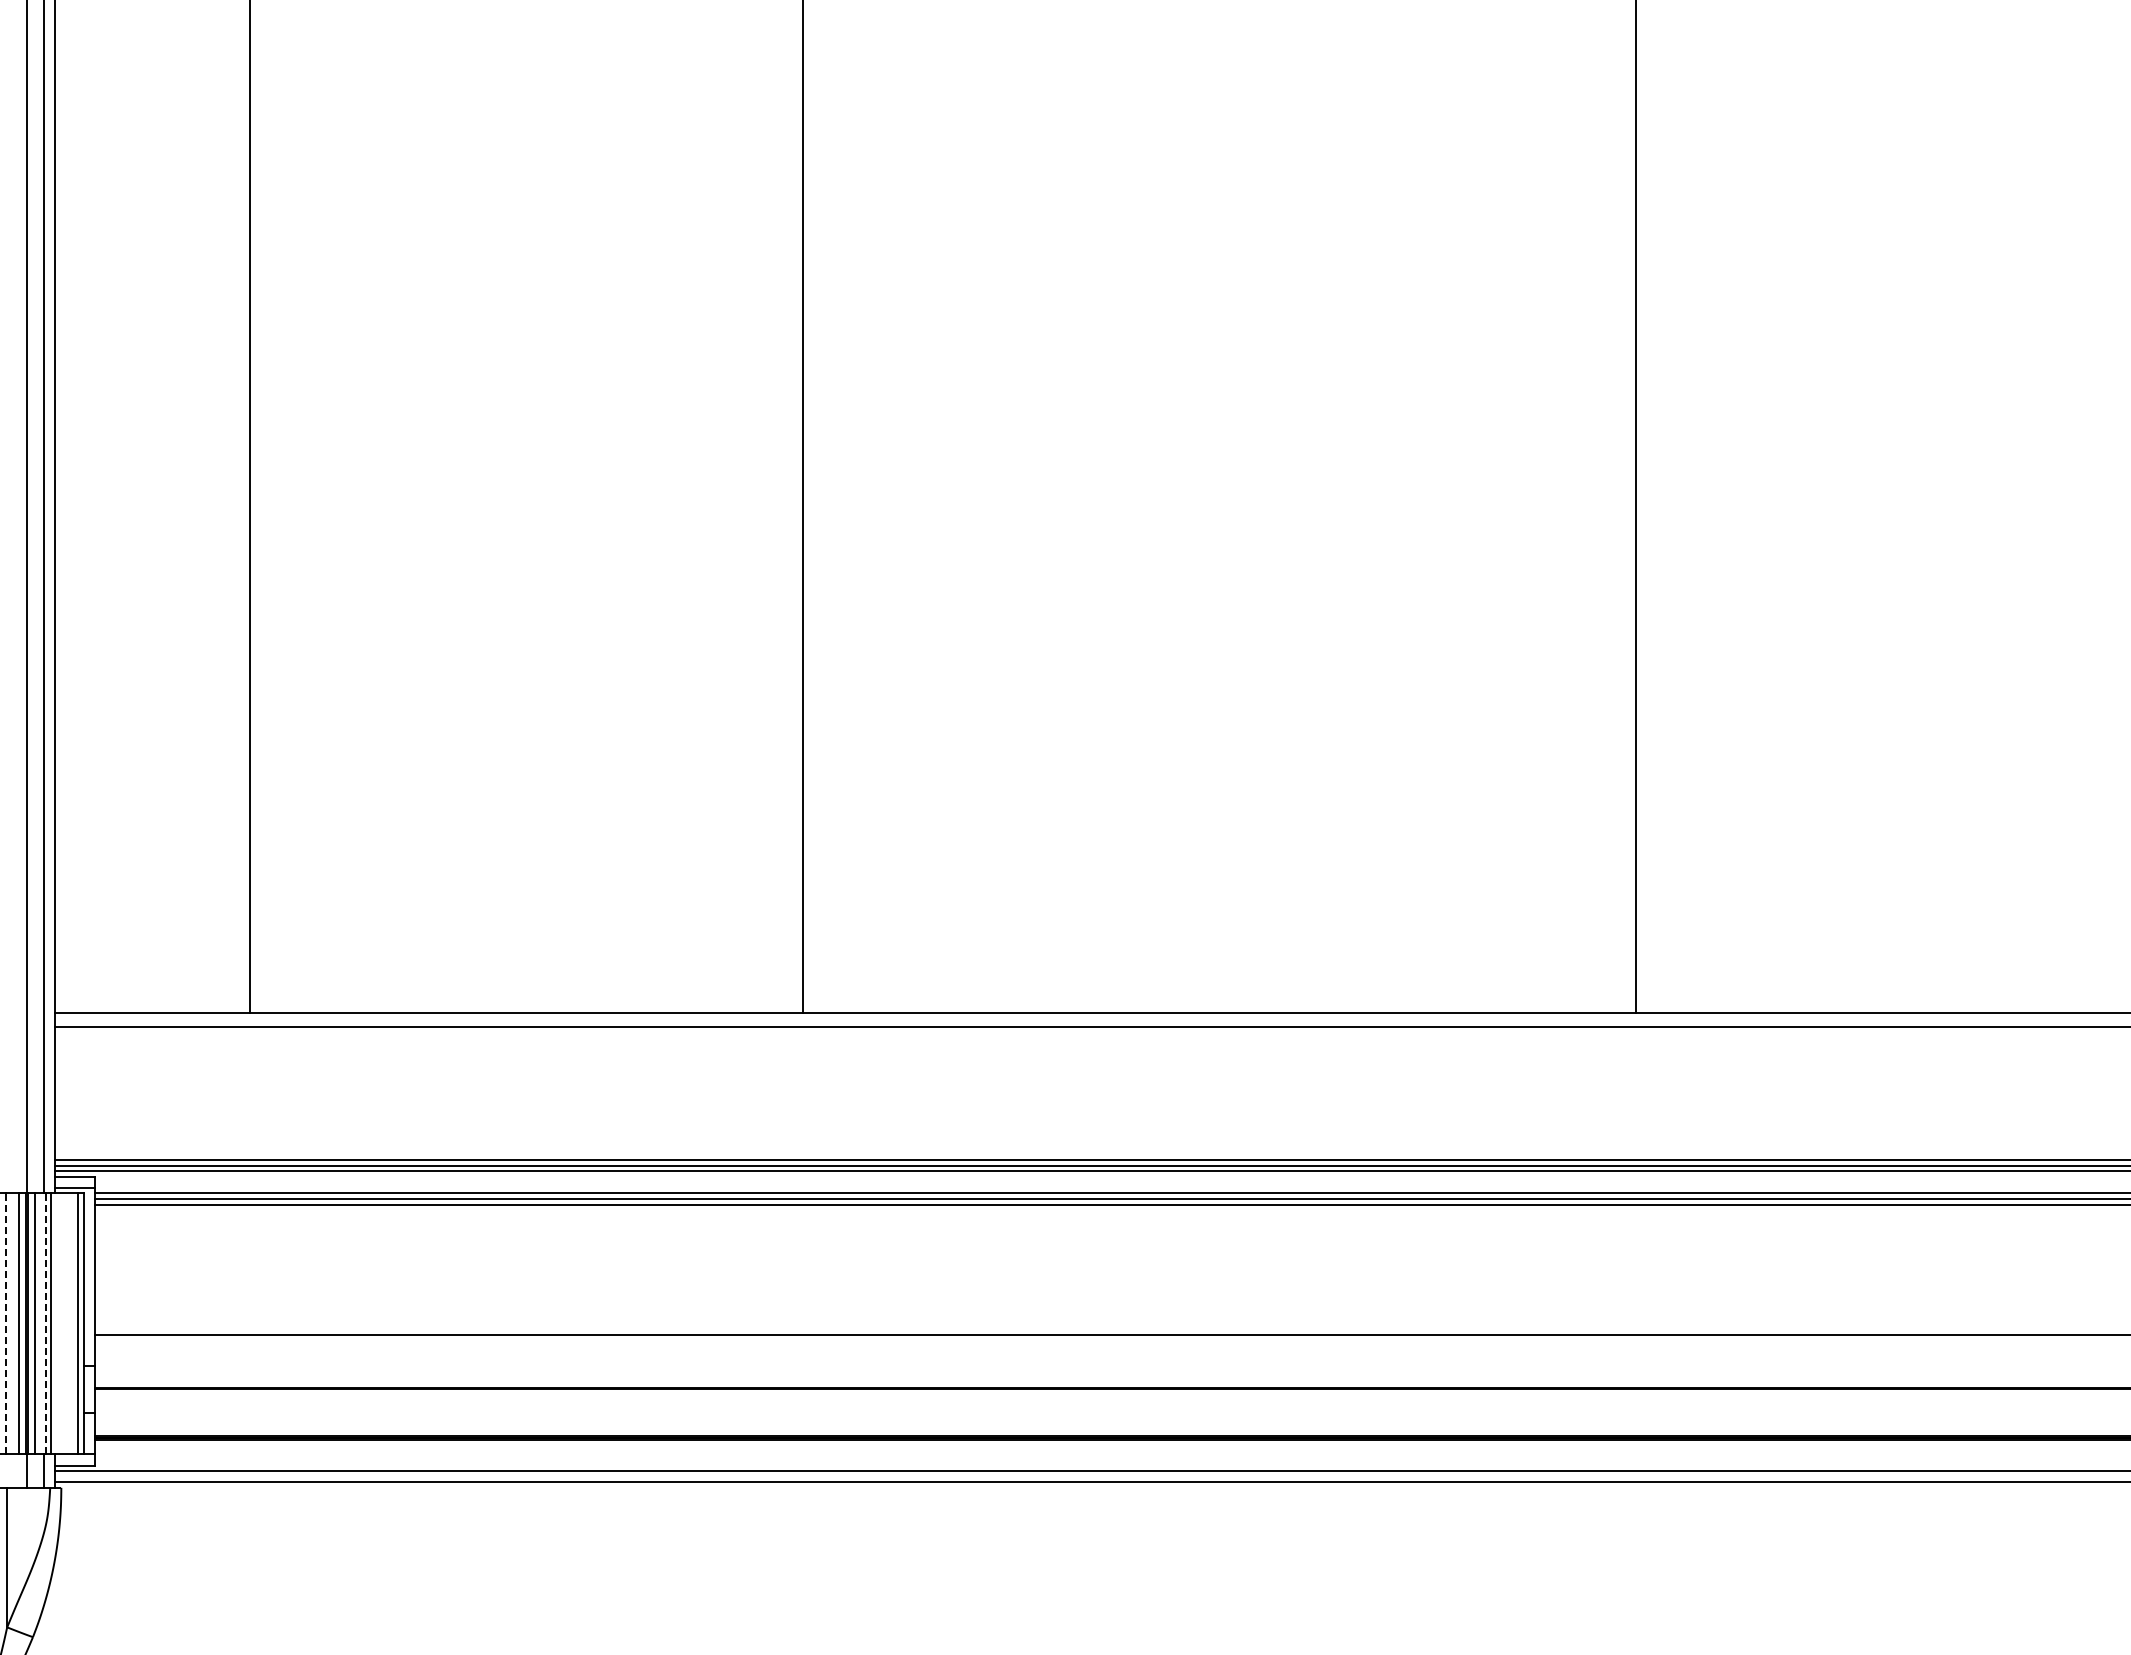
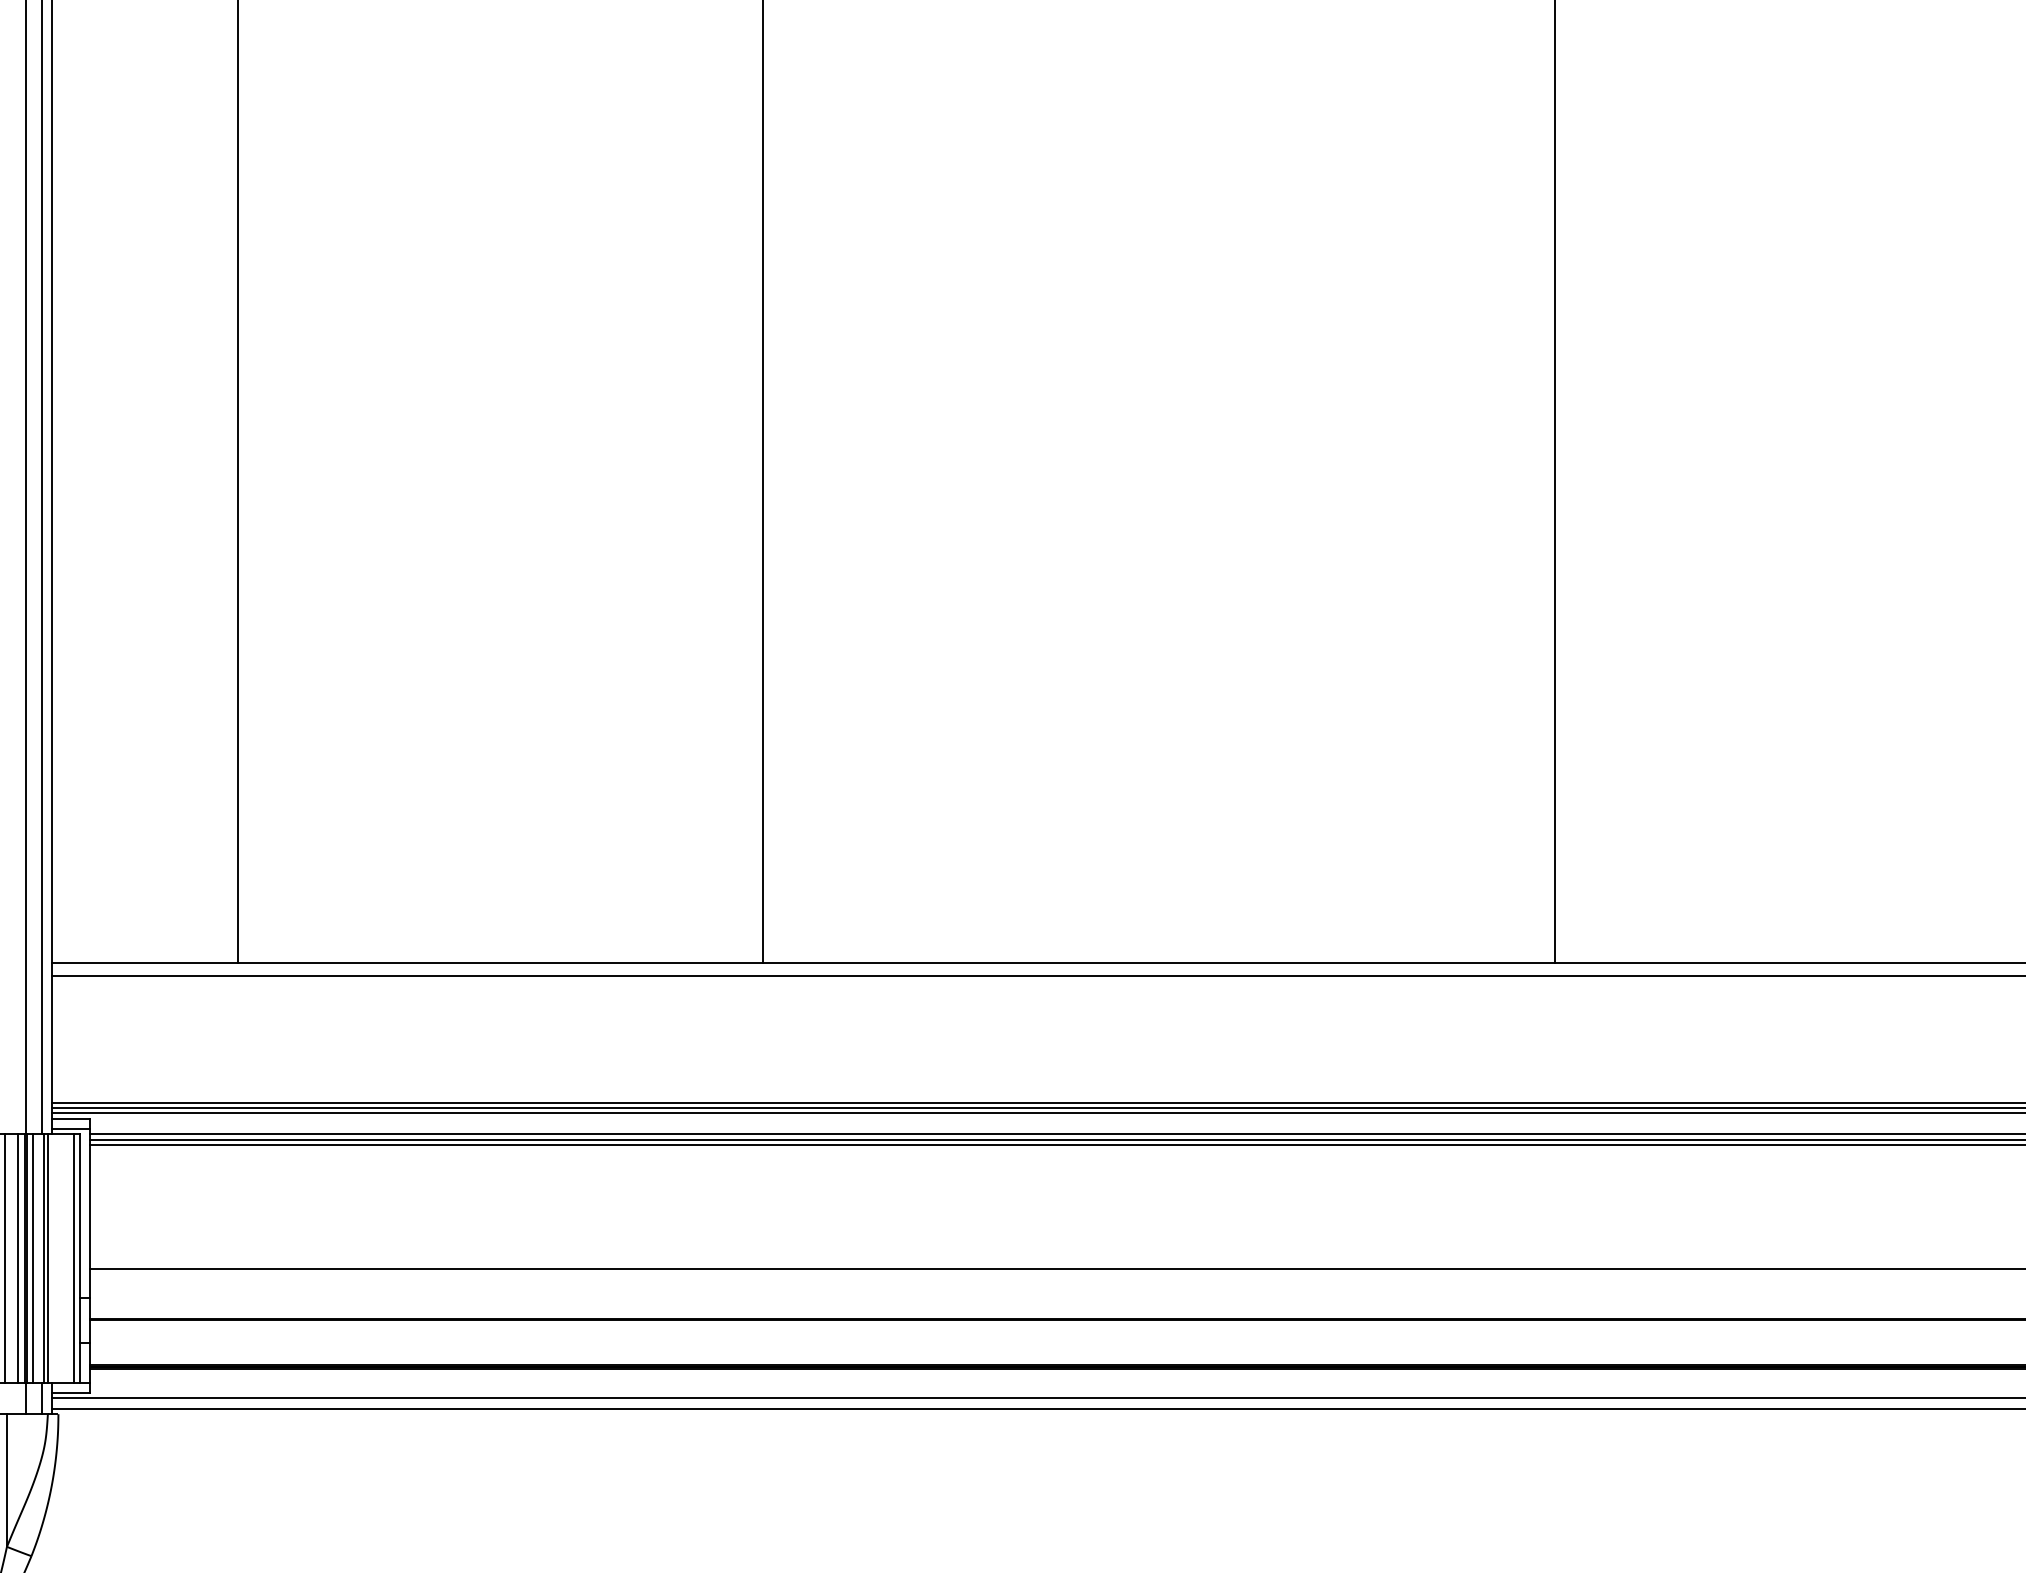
line: (5, 1323) -> (5, 1257), dashed -> solid
line: (46, 1323) -> (44, 1257), dashed -> solid

